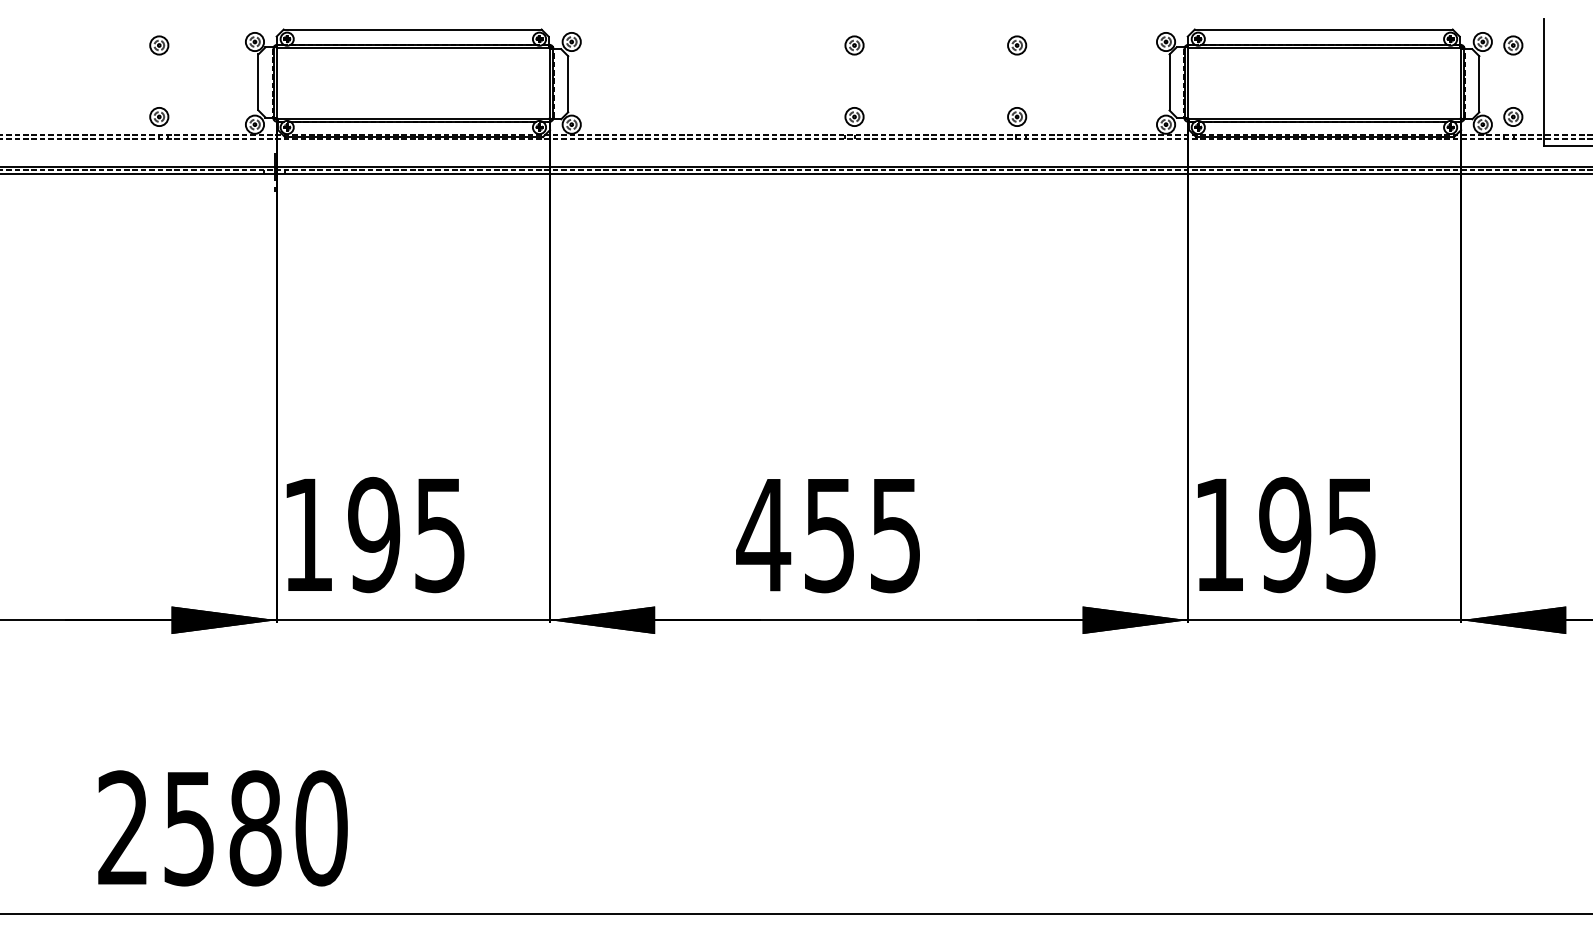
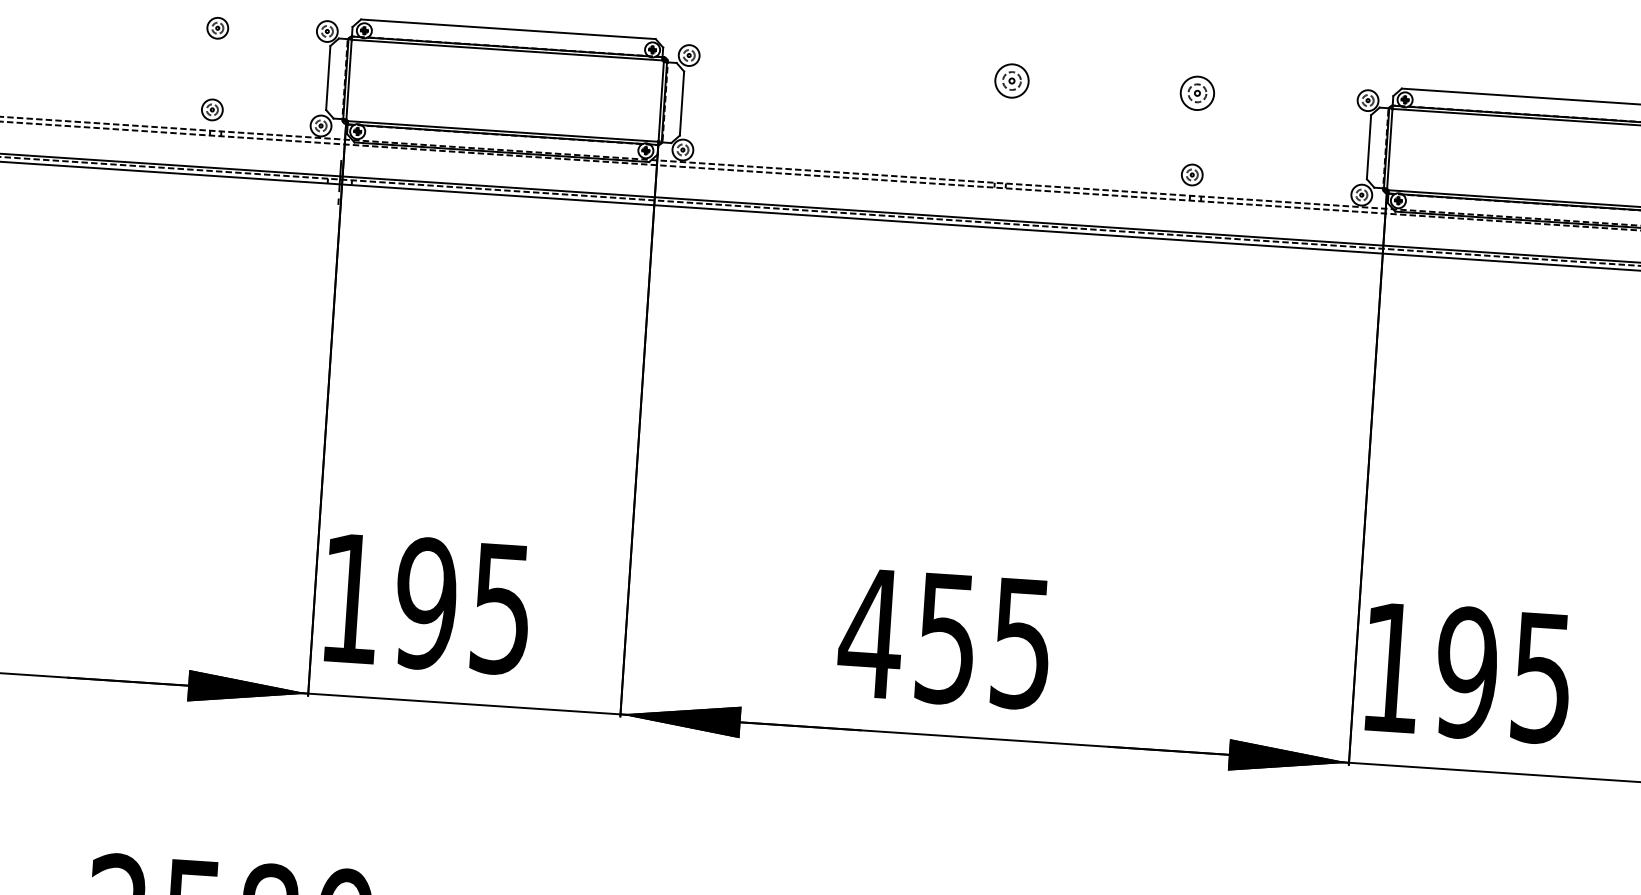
part: (854, 45) -> (1011, 81), size x1.6
part: (1017, 45) -> (1198, 93), size x1.6
part: (854, 116) -> (1006, 162), removed

